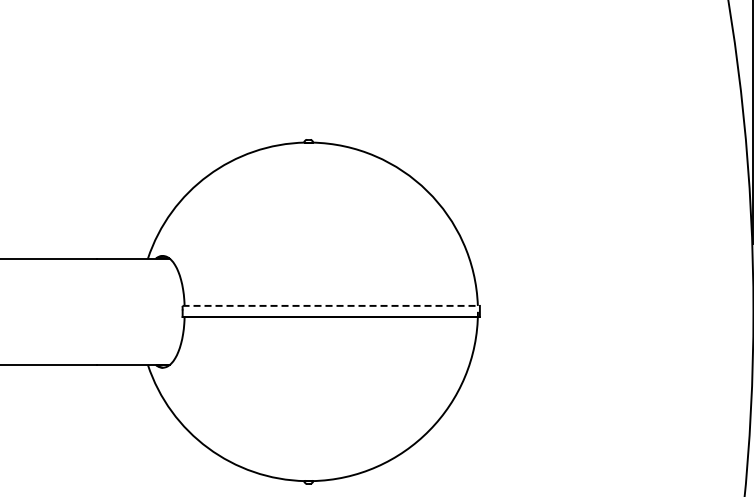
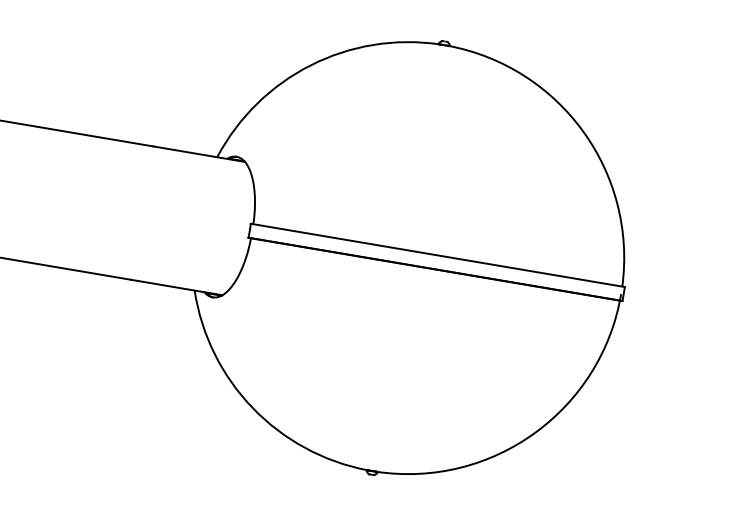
line: (331, 305) -> (438, 254), dashed -> solid

